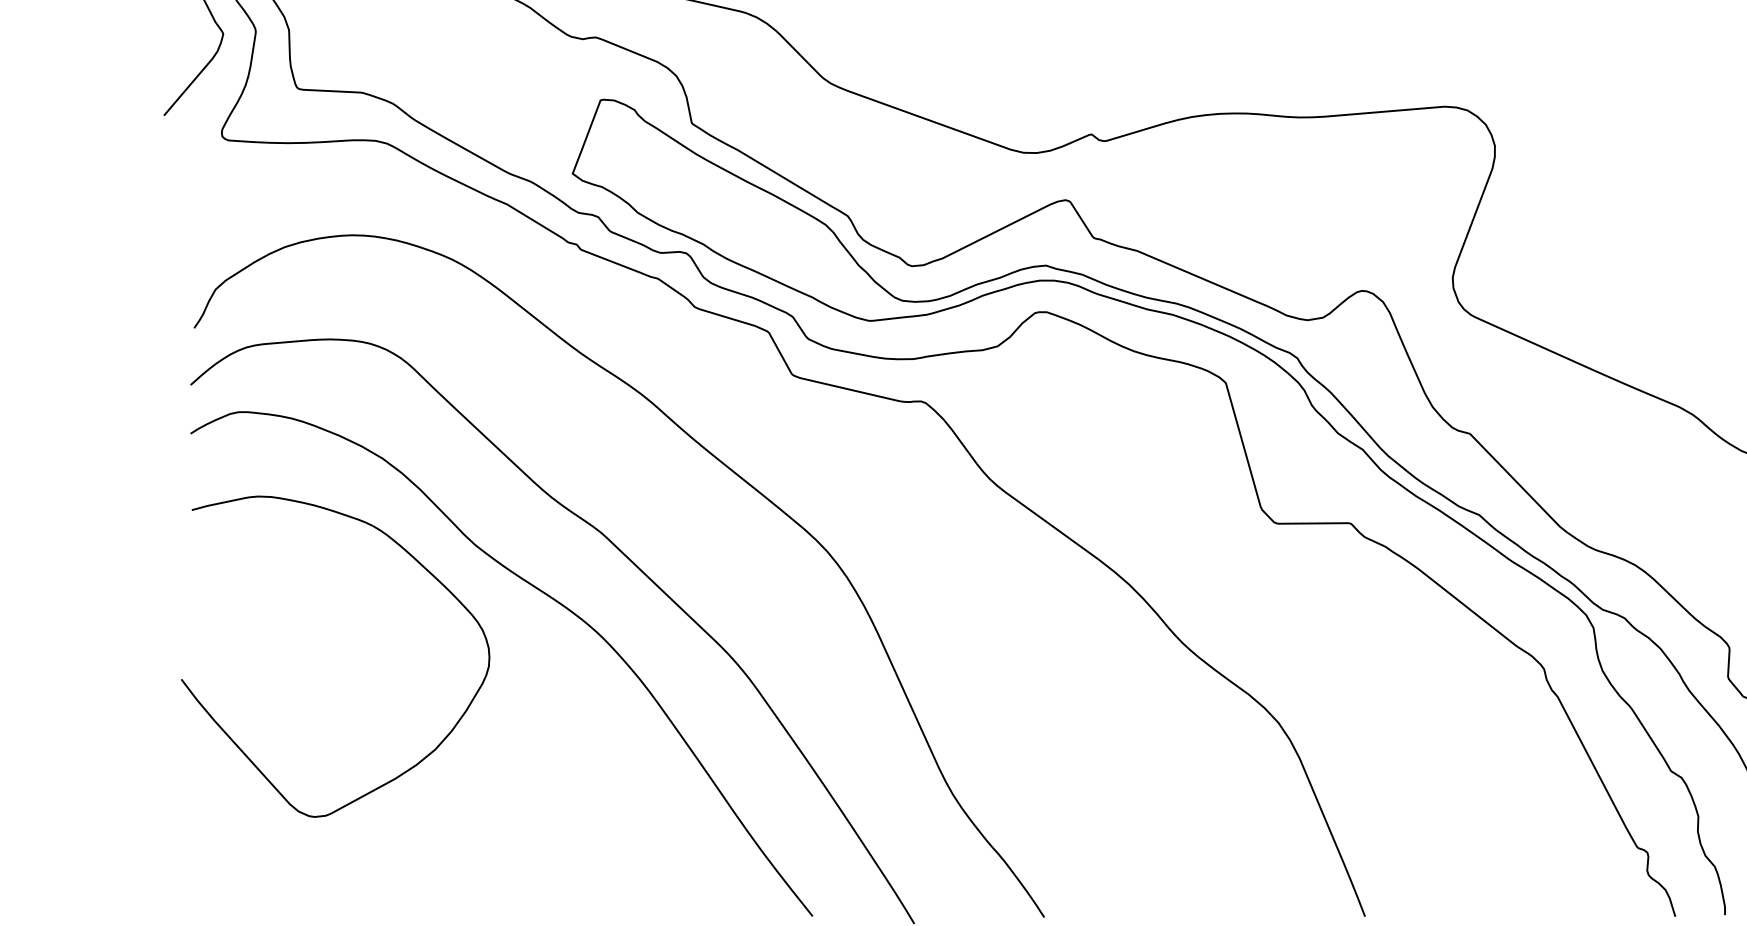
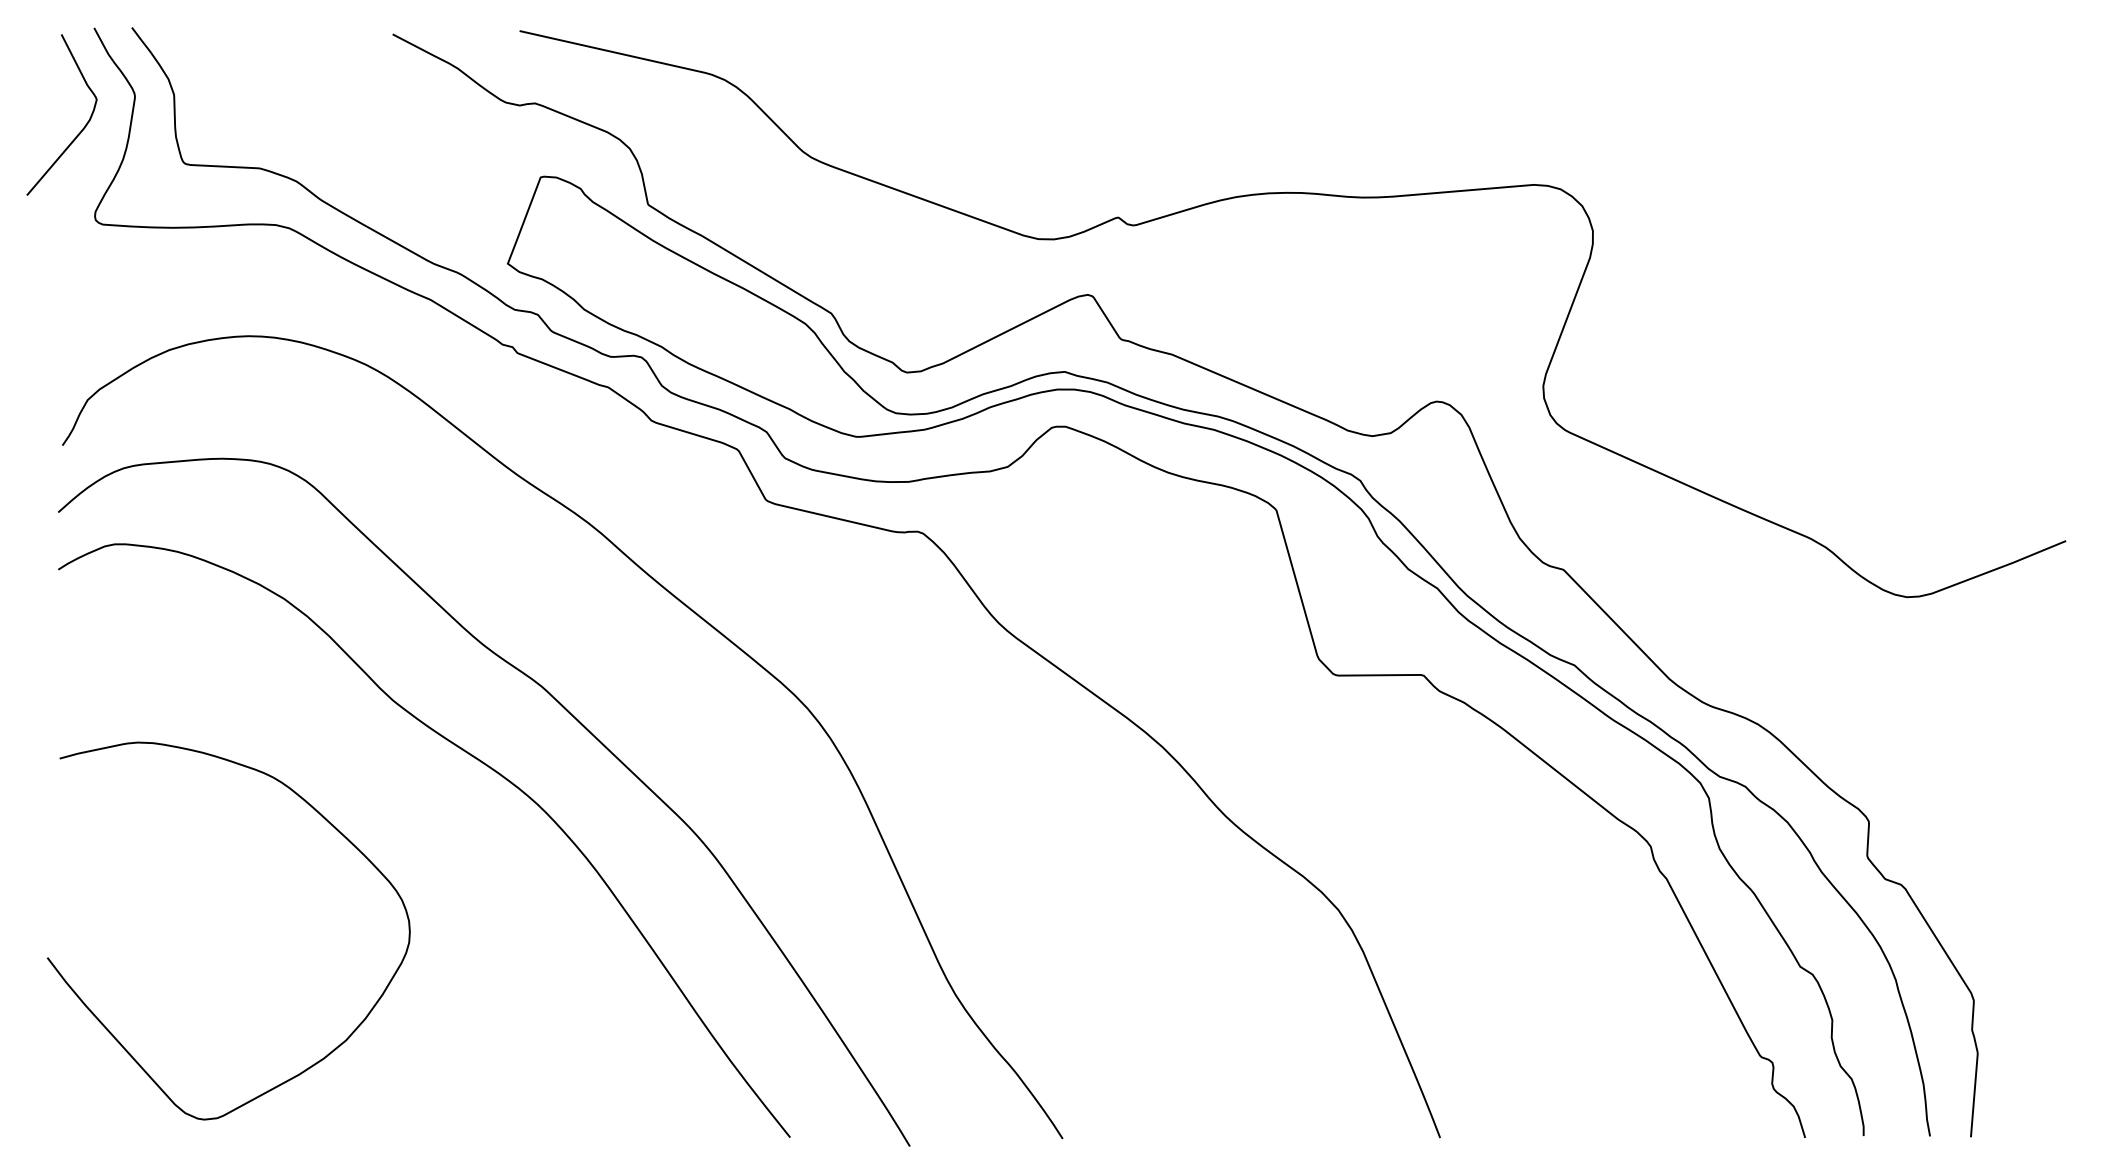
part: (419, 564) -> (327, 822), moved

